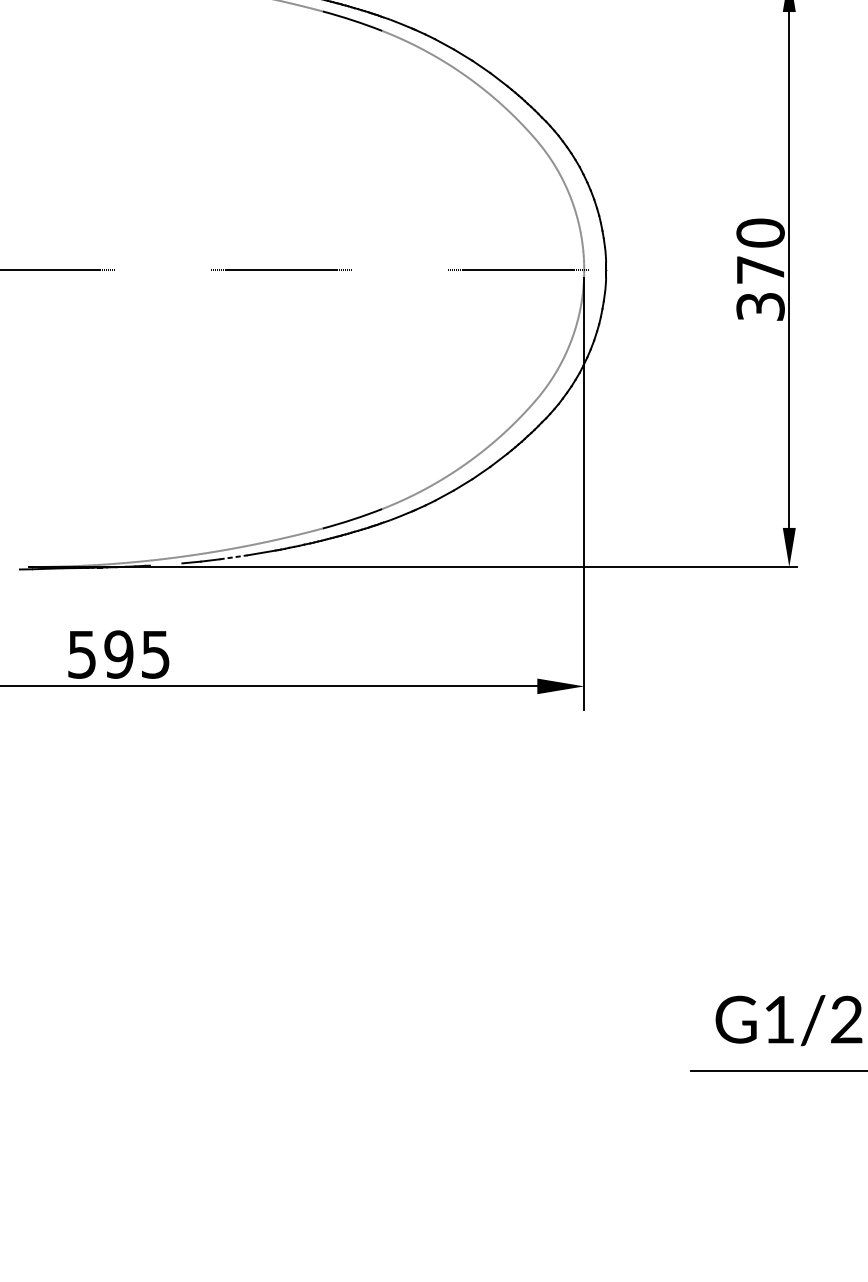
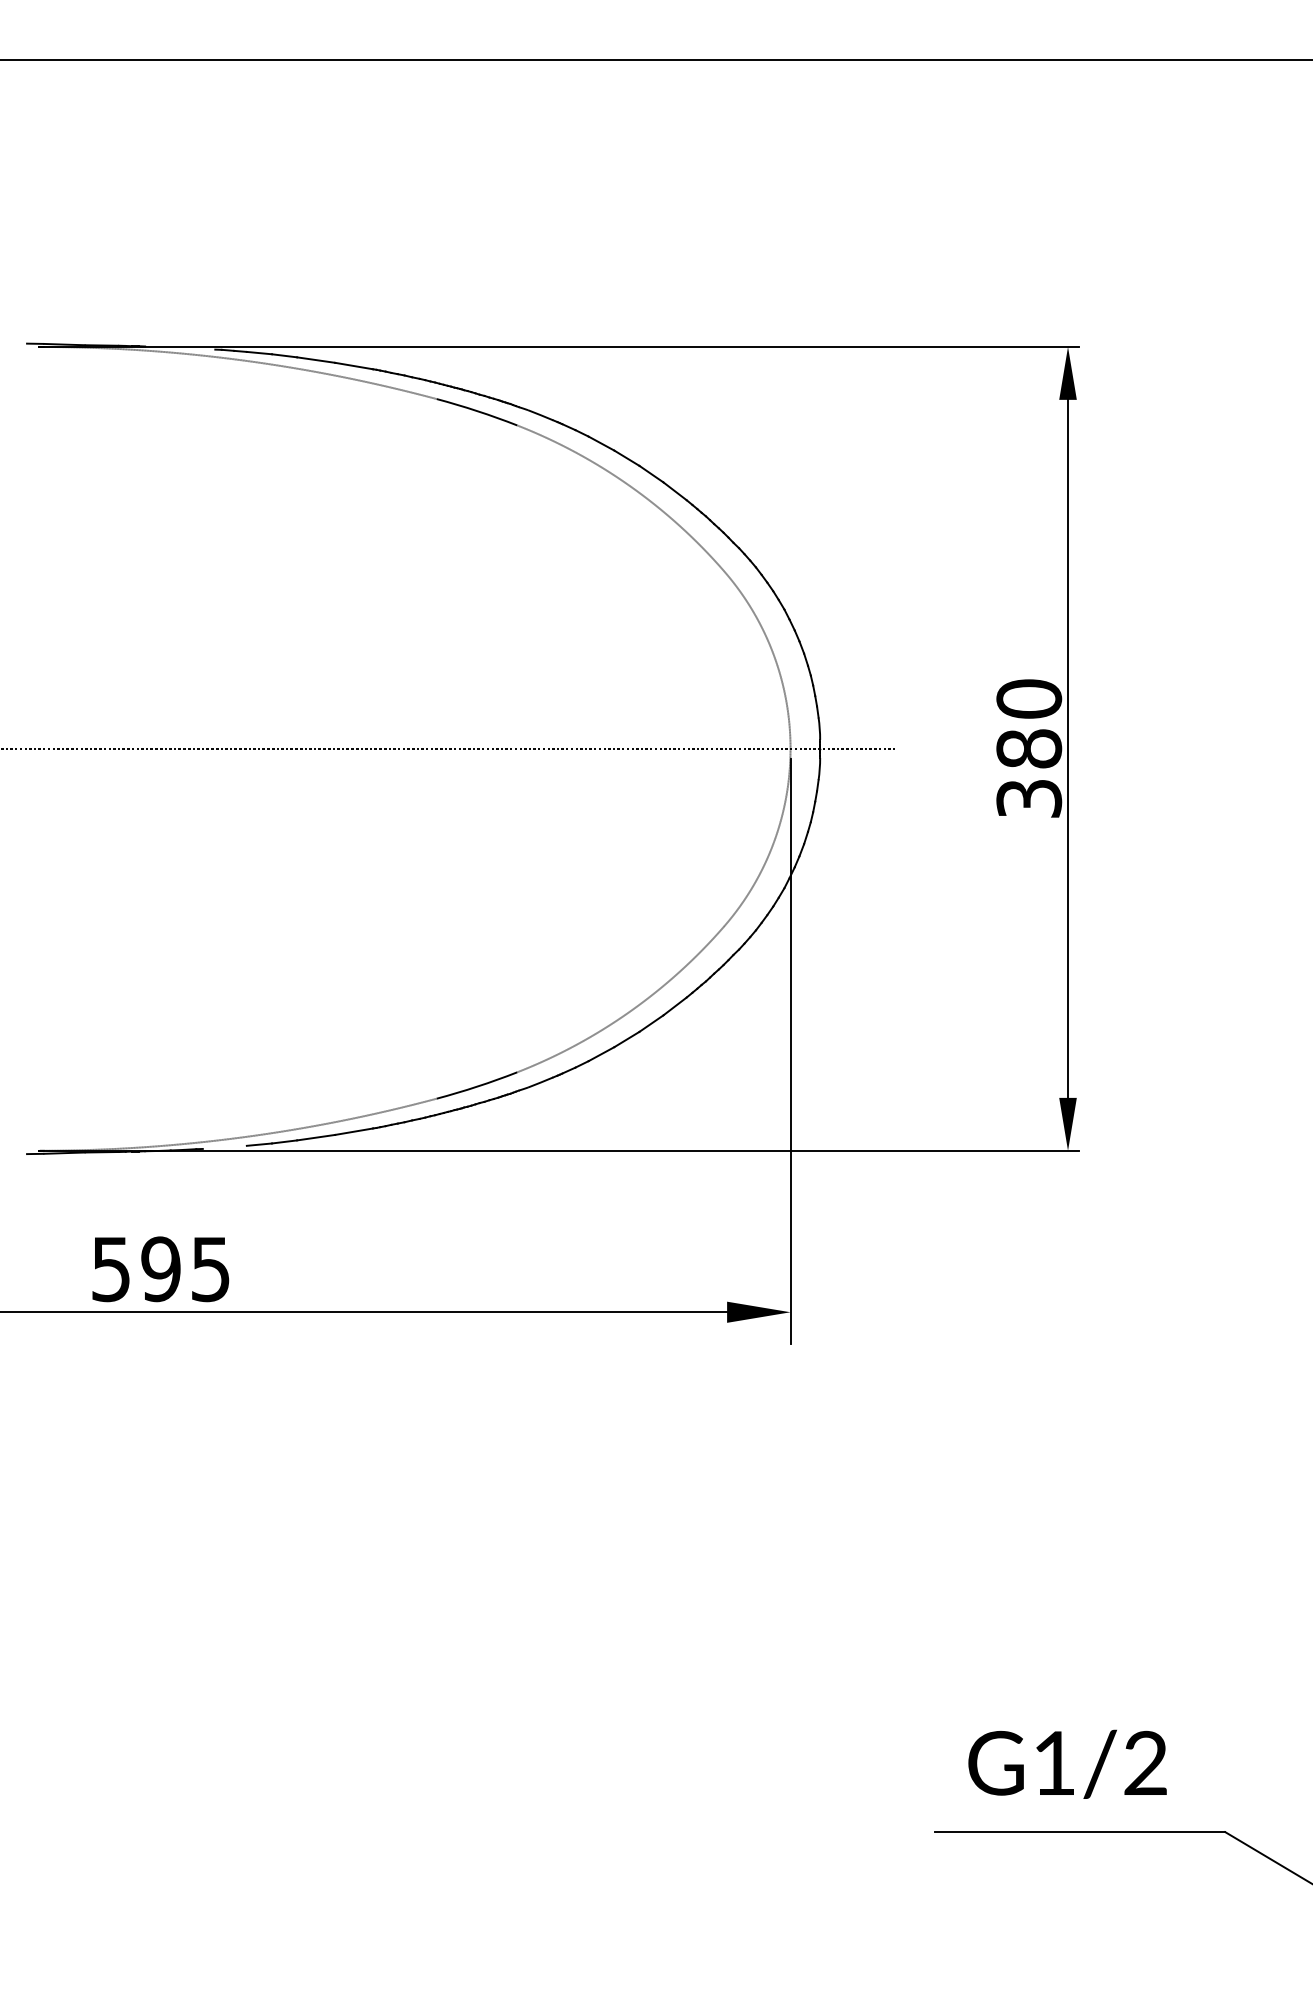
text: (760, 269) -> (1029, 748), 370 -> 380
line: (233, 557) -> (316, 1137), dashed -> solid

